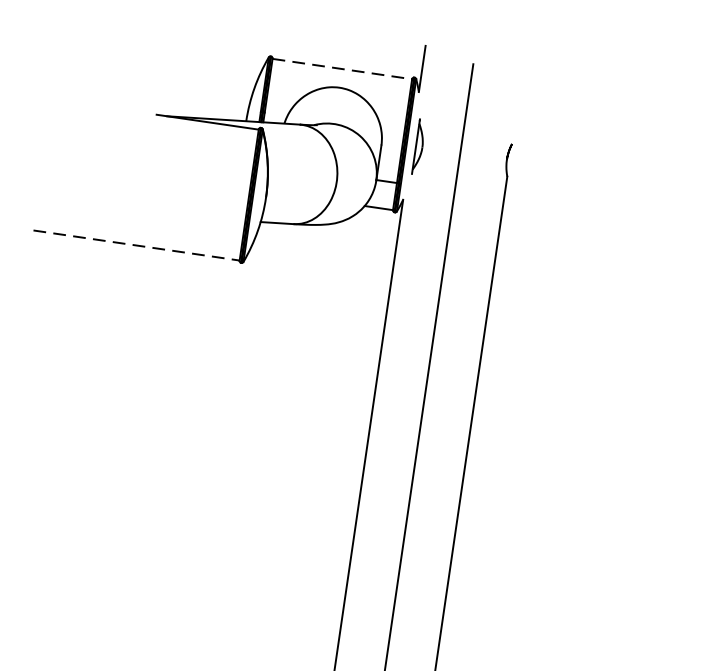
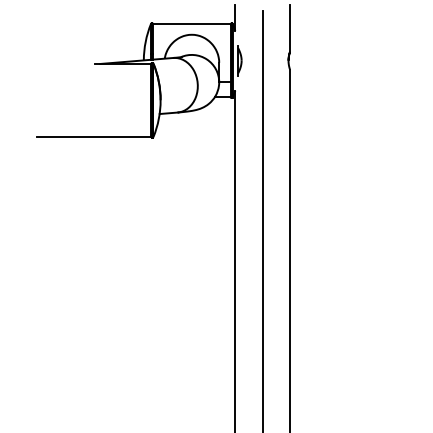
line: (341, 69) -> (191, 24), dashed -> solid
line: (518, 102) -> (290, 28), added
line: (137, 245) -> (94, 136), dashed -> solid

